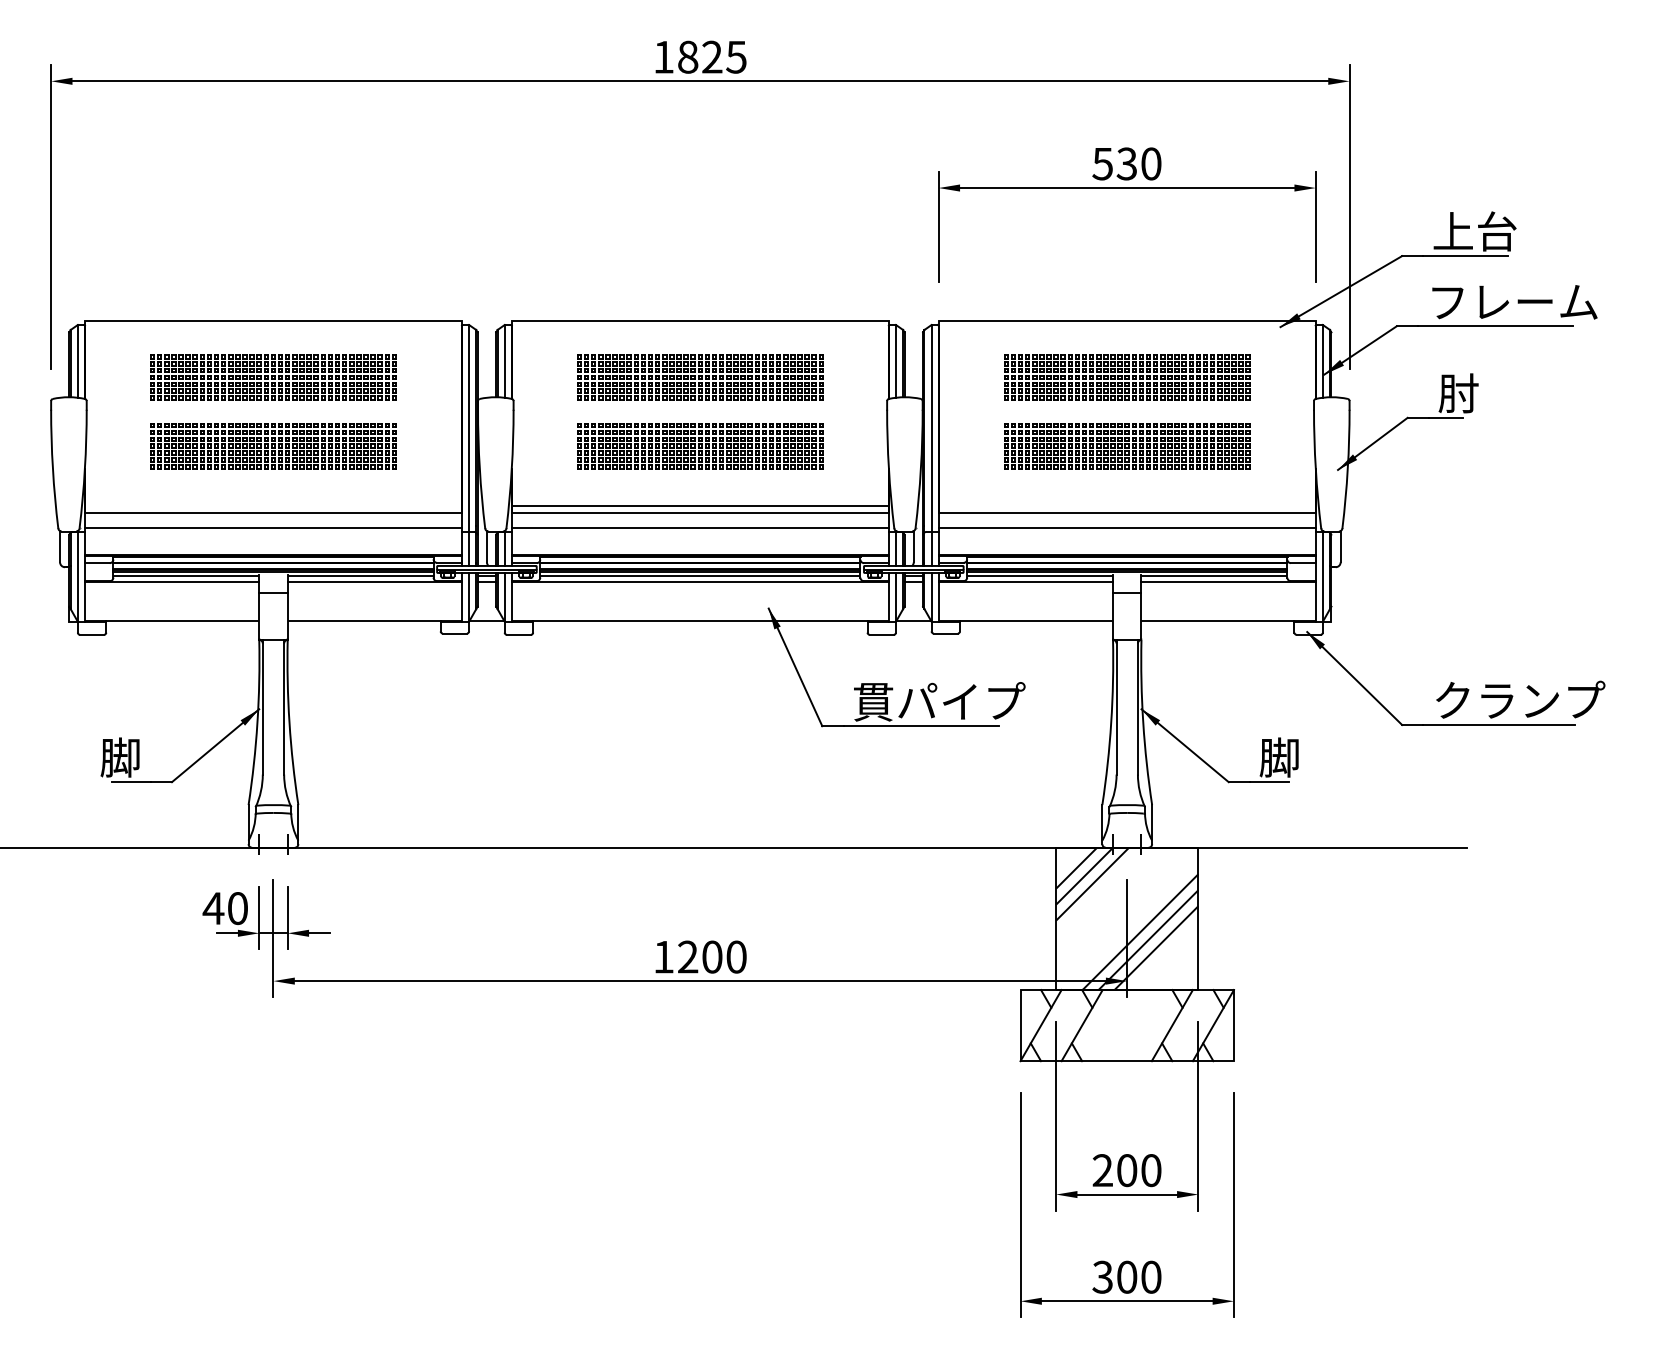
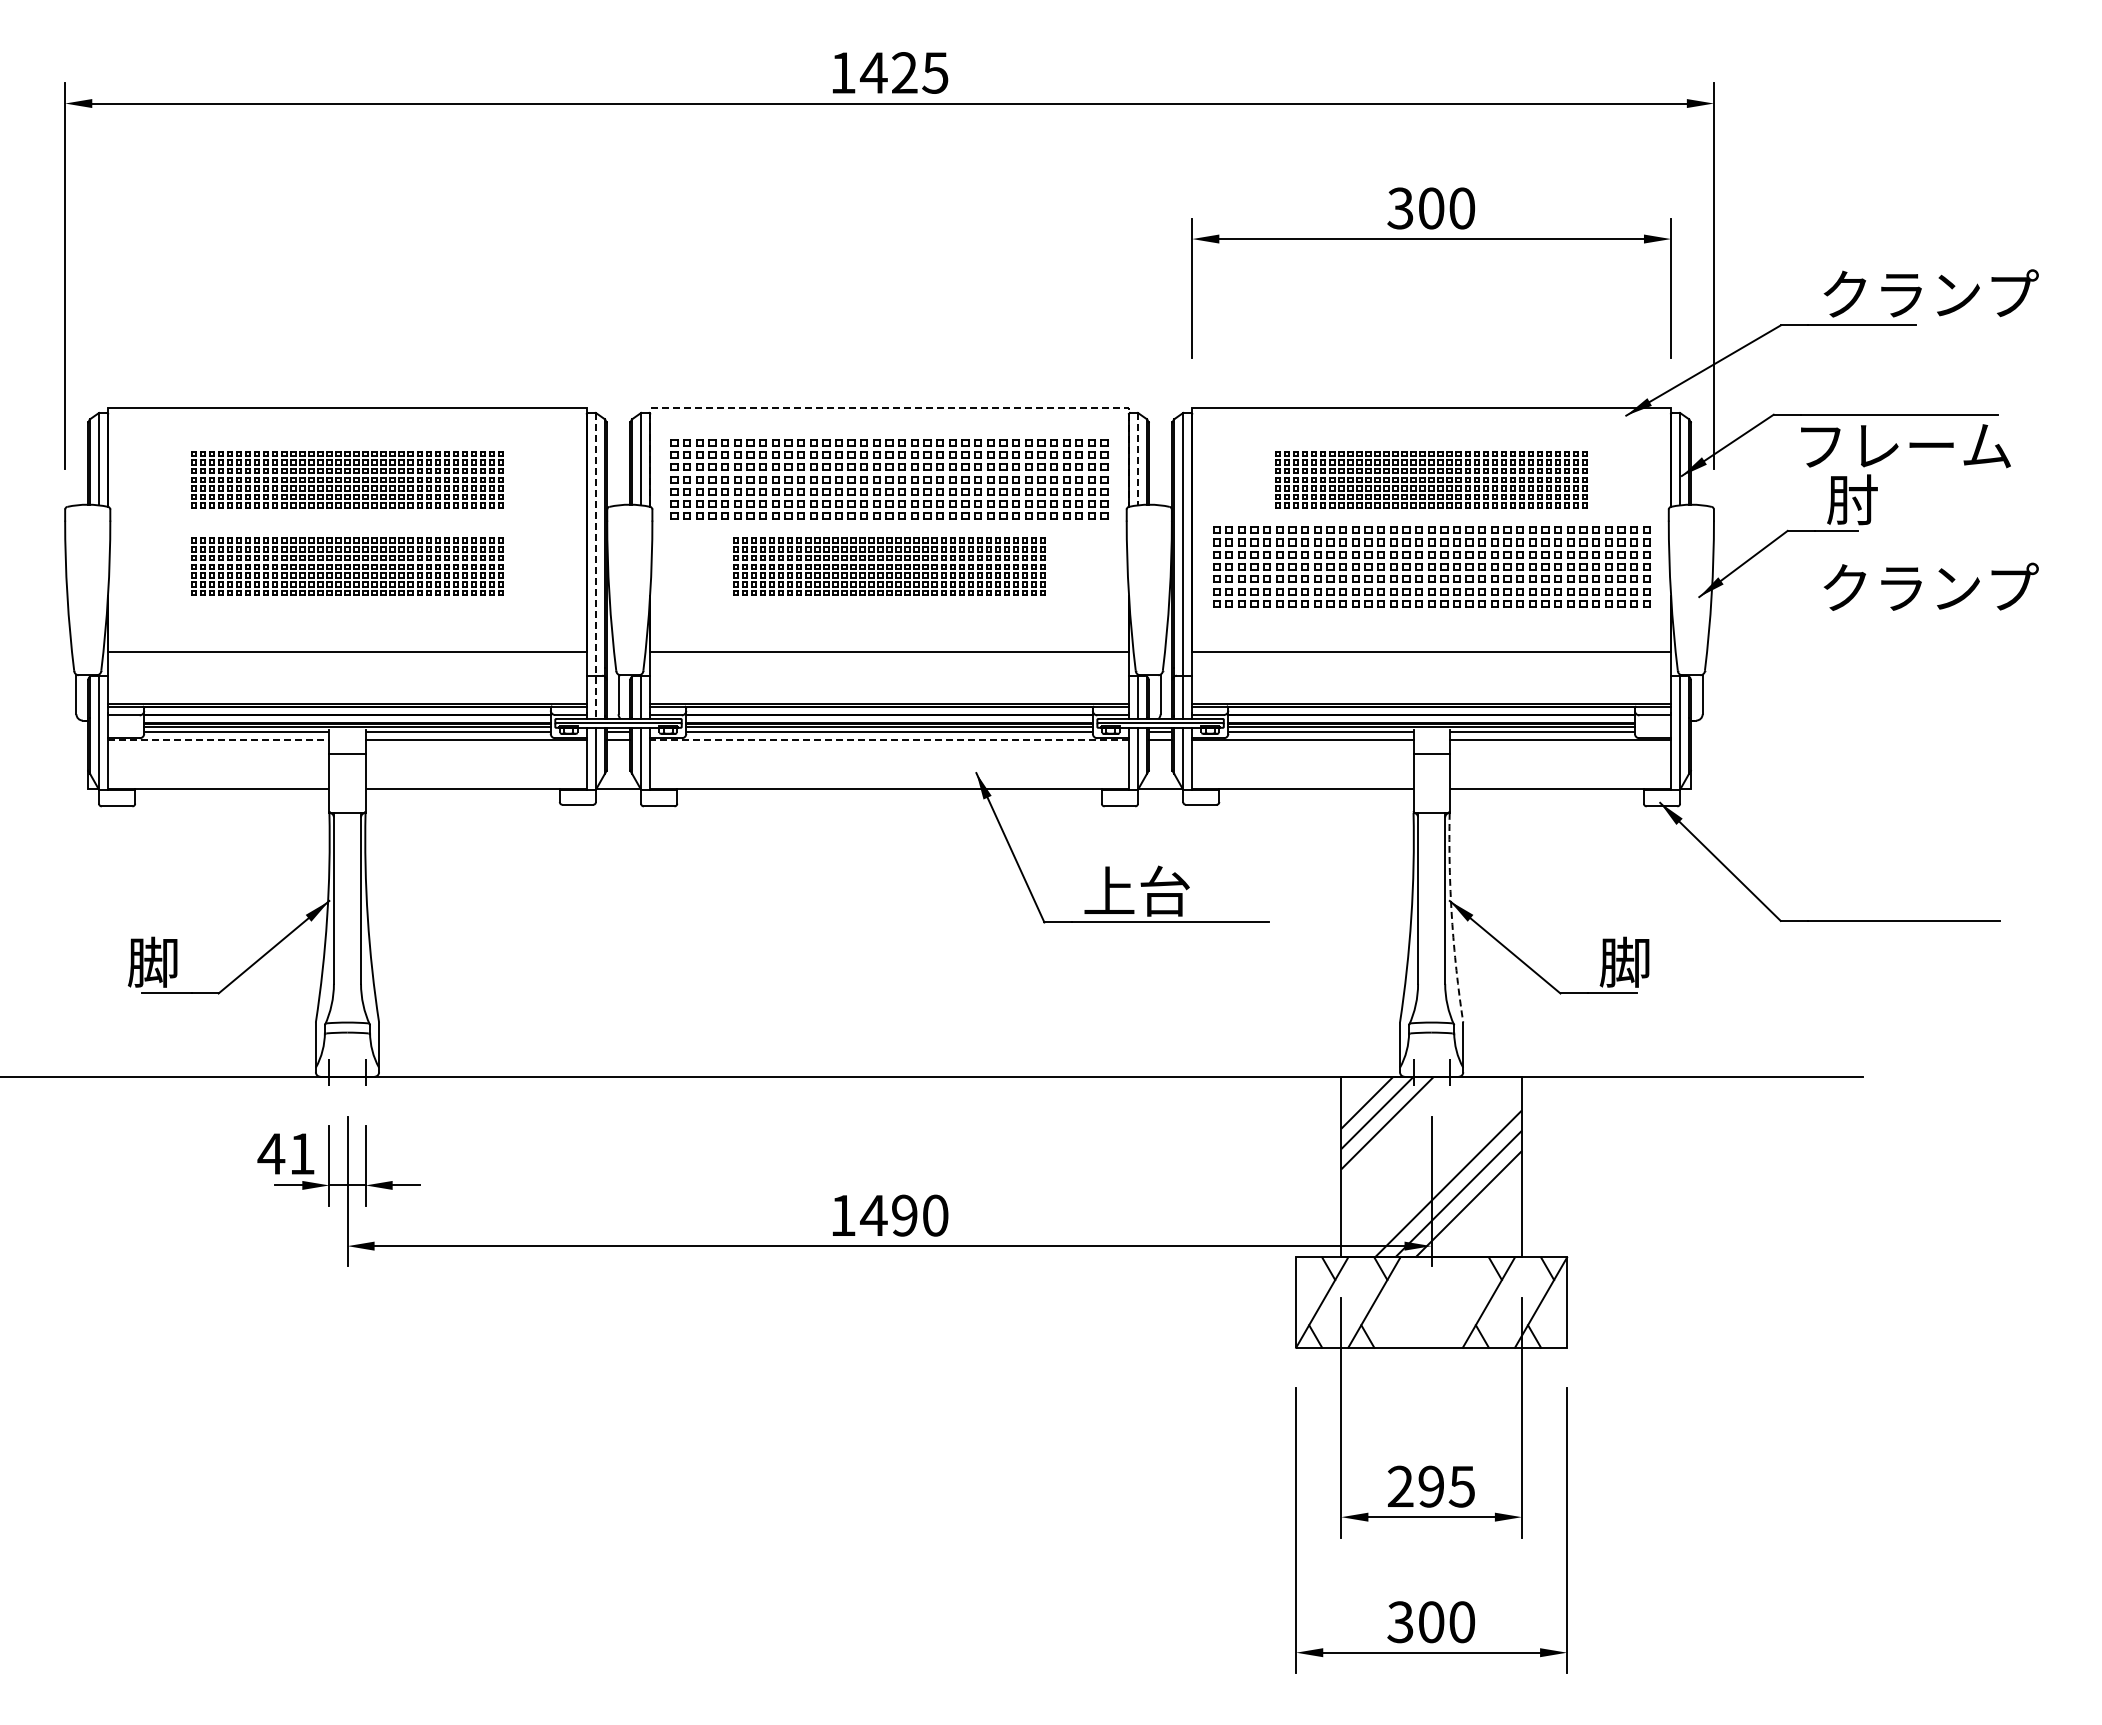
text: (687, 56) -> (873, 72), 1825 -> 1425
text: (1114, 163) -> (1415, 208), 530 -> 300
text: (1519, 230) -> (1929, 293), 上台 -> クランプ
text: (1514, 302) -> (1905, 446), moved
line: (701, 321) -> (890, 408), solid -> dashed
line: (896, 361) -> (1138, 459), solid -> dashed
part: (700, 377) -> (889, 479), size x1.4
line: (468, 445) -> (595, 565), solid -> dashed
part: (1127, 445) -> (1431, 566), size x1.4
line: (700, 506) -> (889, 643), removed
line: (273, 528) -> (347, 671), removed
line: (700, 528) -> (889, 671), removed
line: (1127, 528) -> (1431, 671), removed
line: (171, 582) -> (218, 739), solid -> dashed
line: (700, 582) -> (889, 739), solid -> dashed
text: (1520, 699) -> (1930, 586), moved
text: (939, 701) -> (1193, 890), 貫パイプ -> 上台
arc: (1142, 723) -> (1451, 918), solid -> dashed
text: (238, 908) -> (302, 1153), 40 -> 41
text: (699, 956) -> (888, 1215), 1200 -> 1490
text: (1138, 1170) -> (1446, 1486), 200 -> 295

